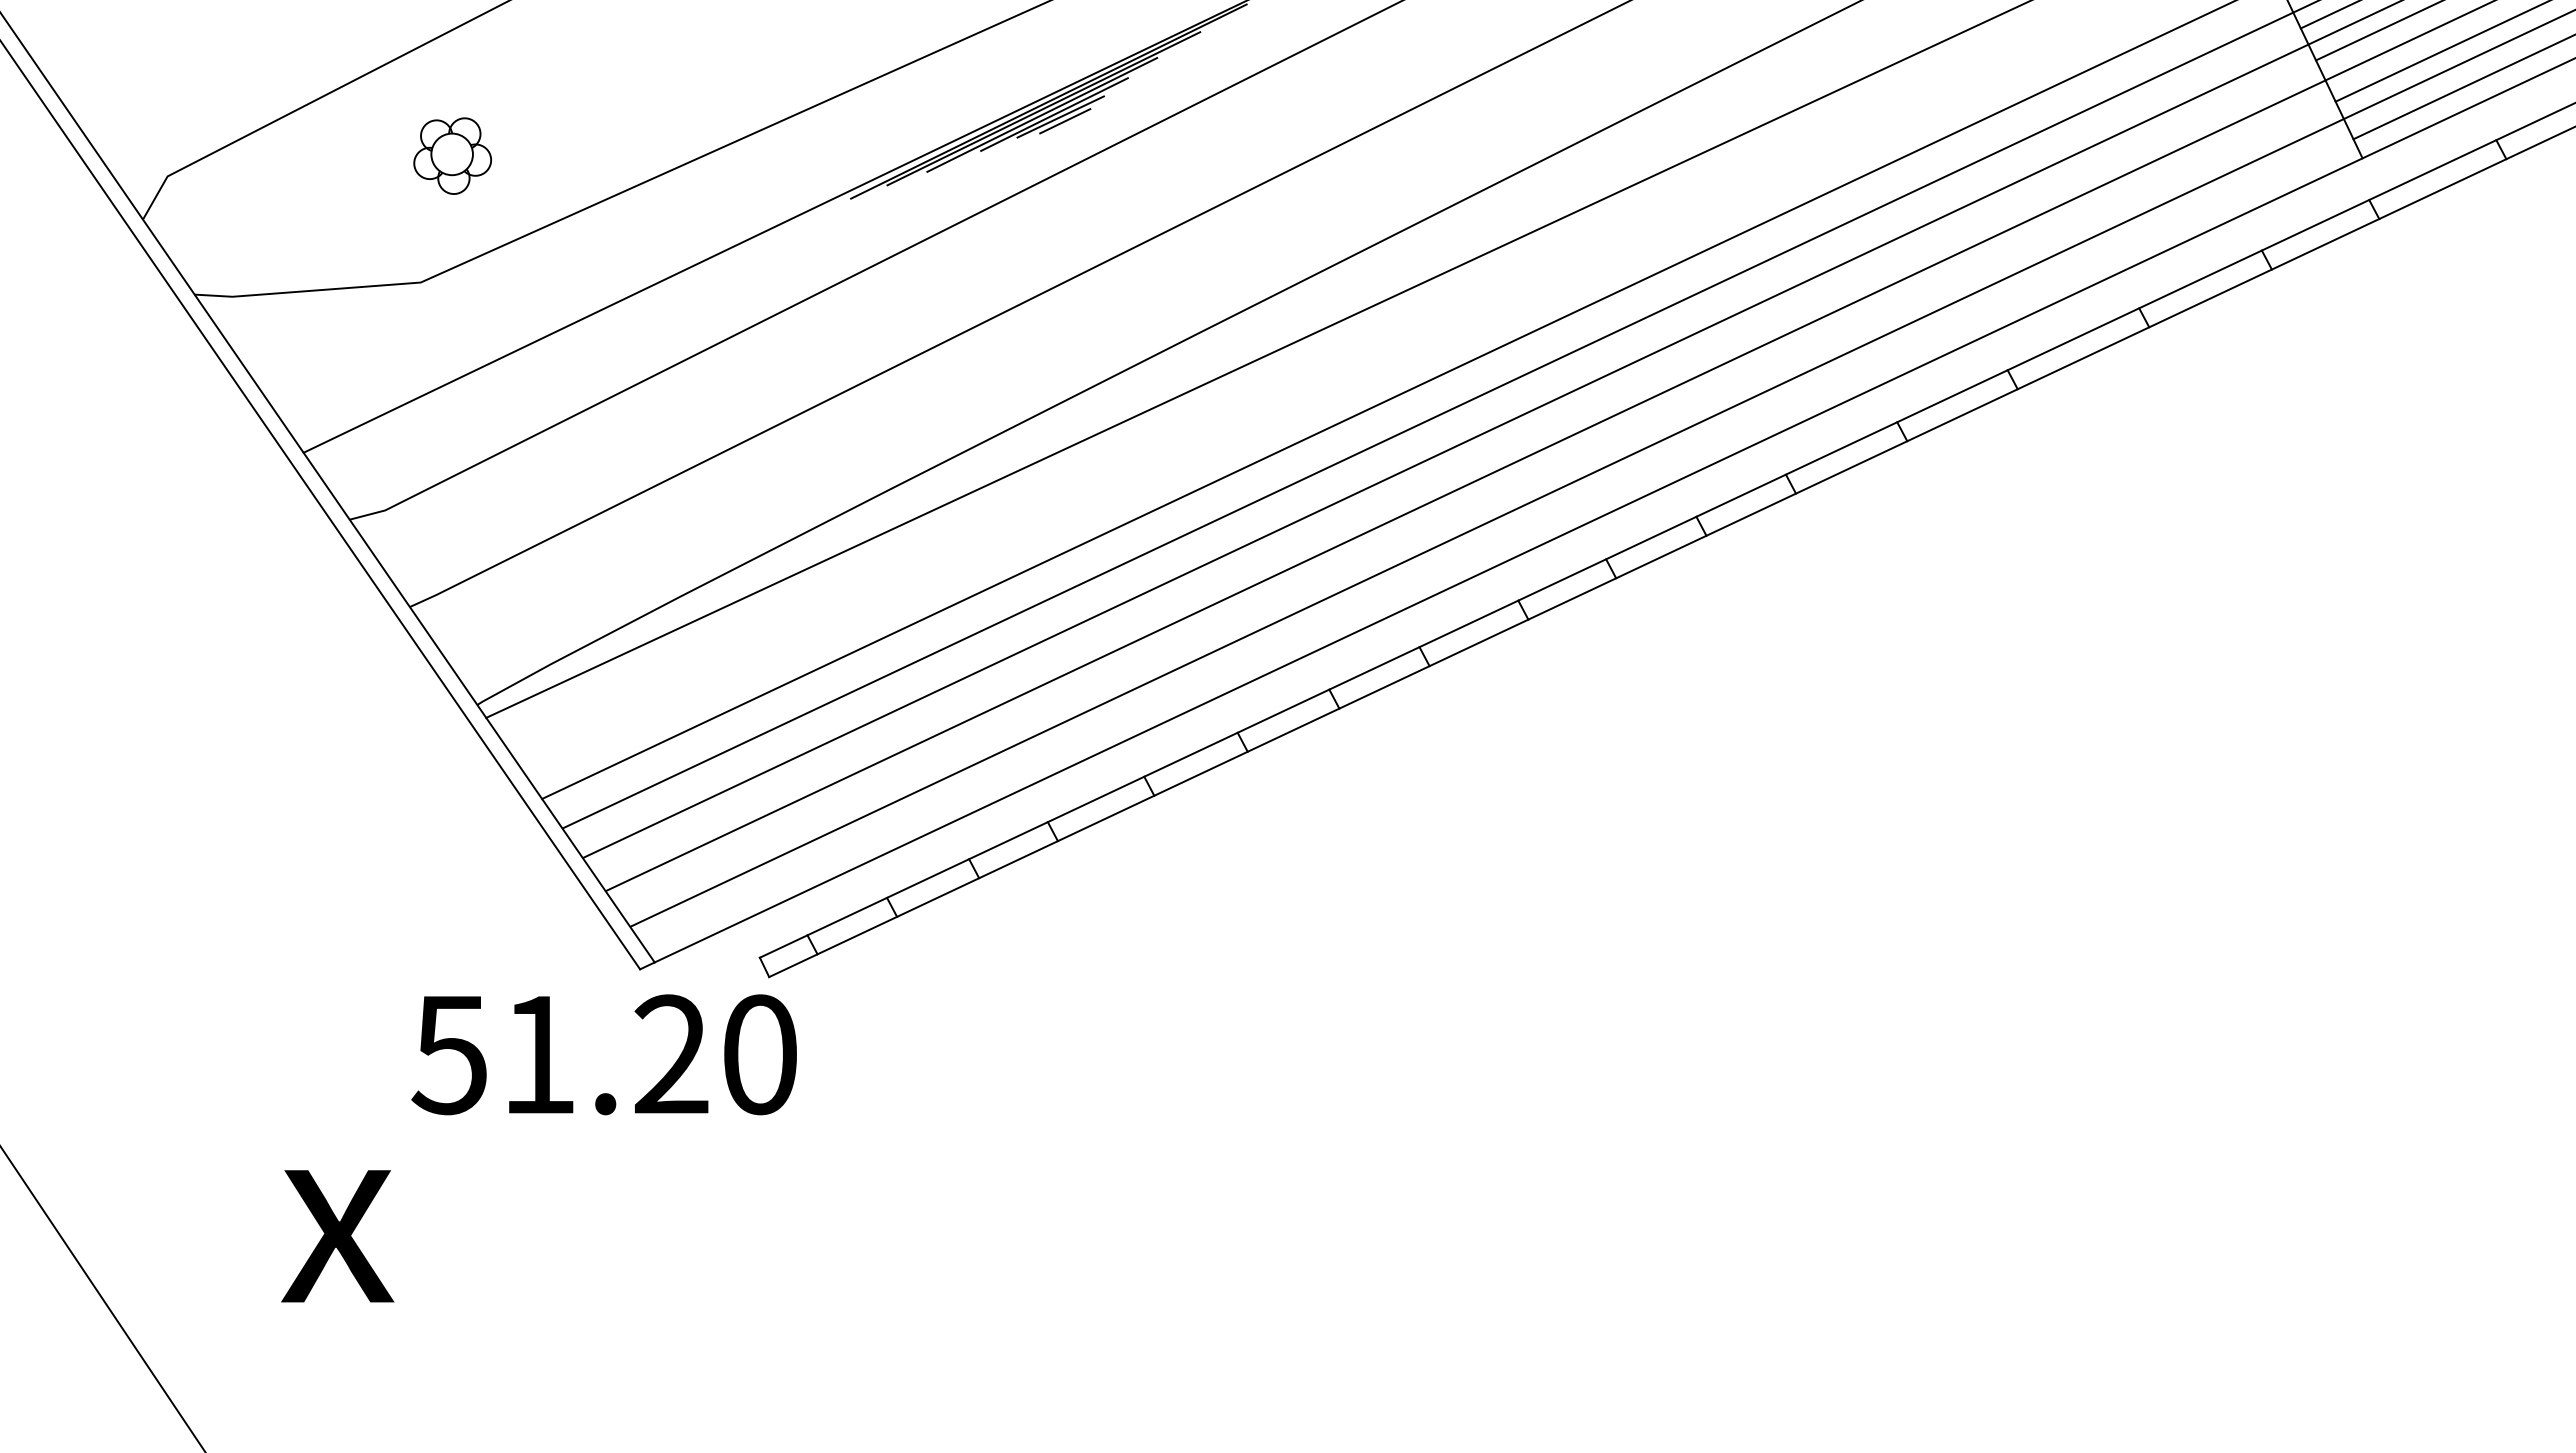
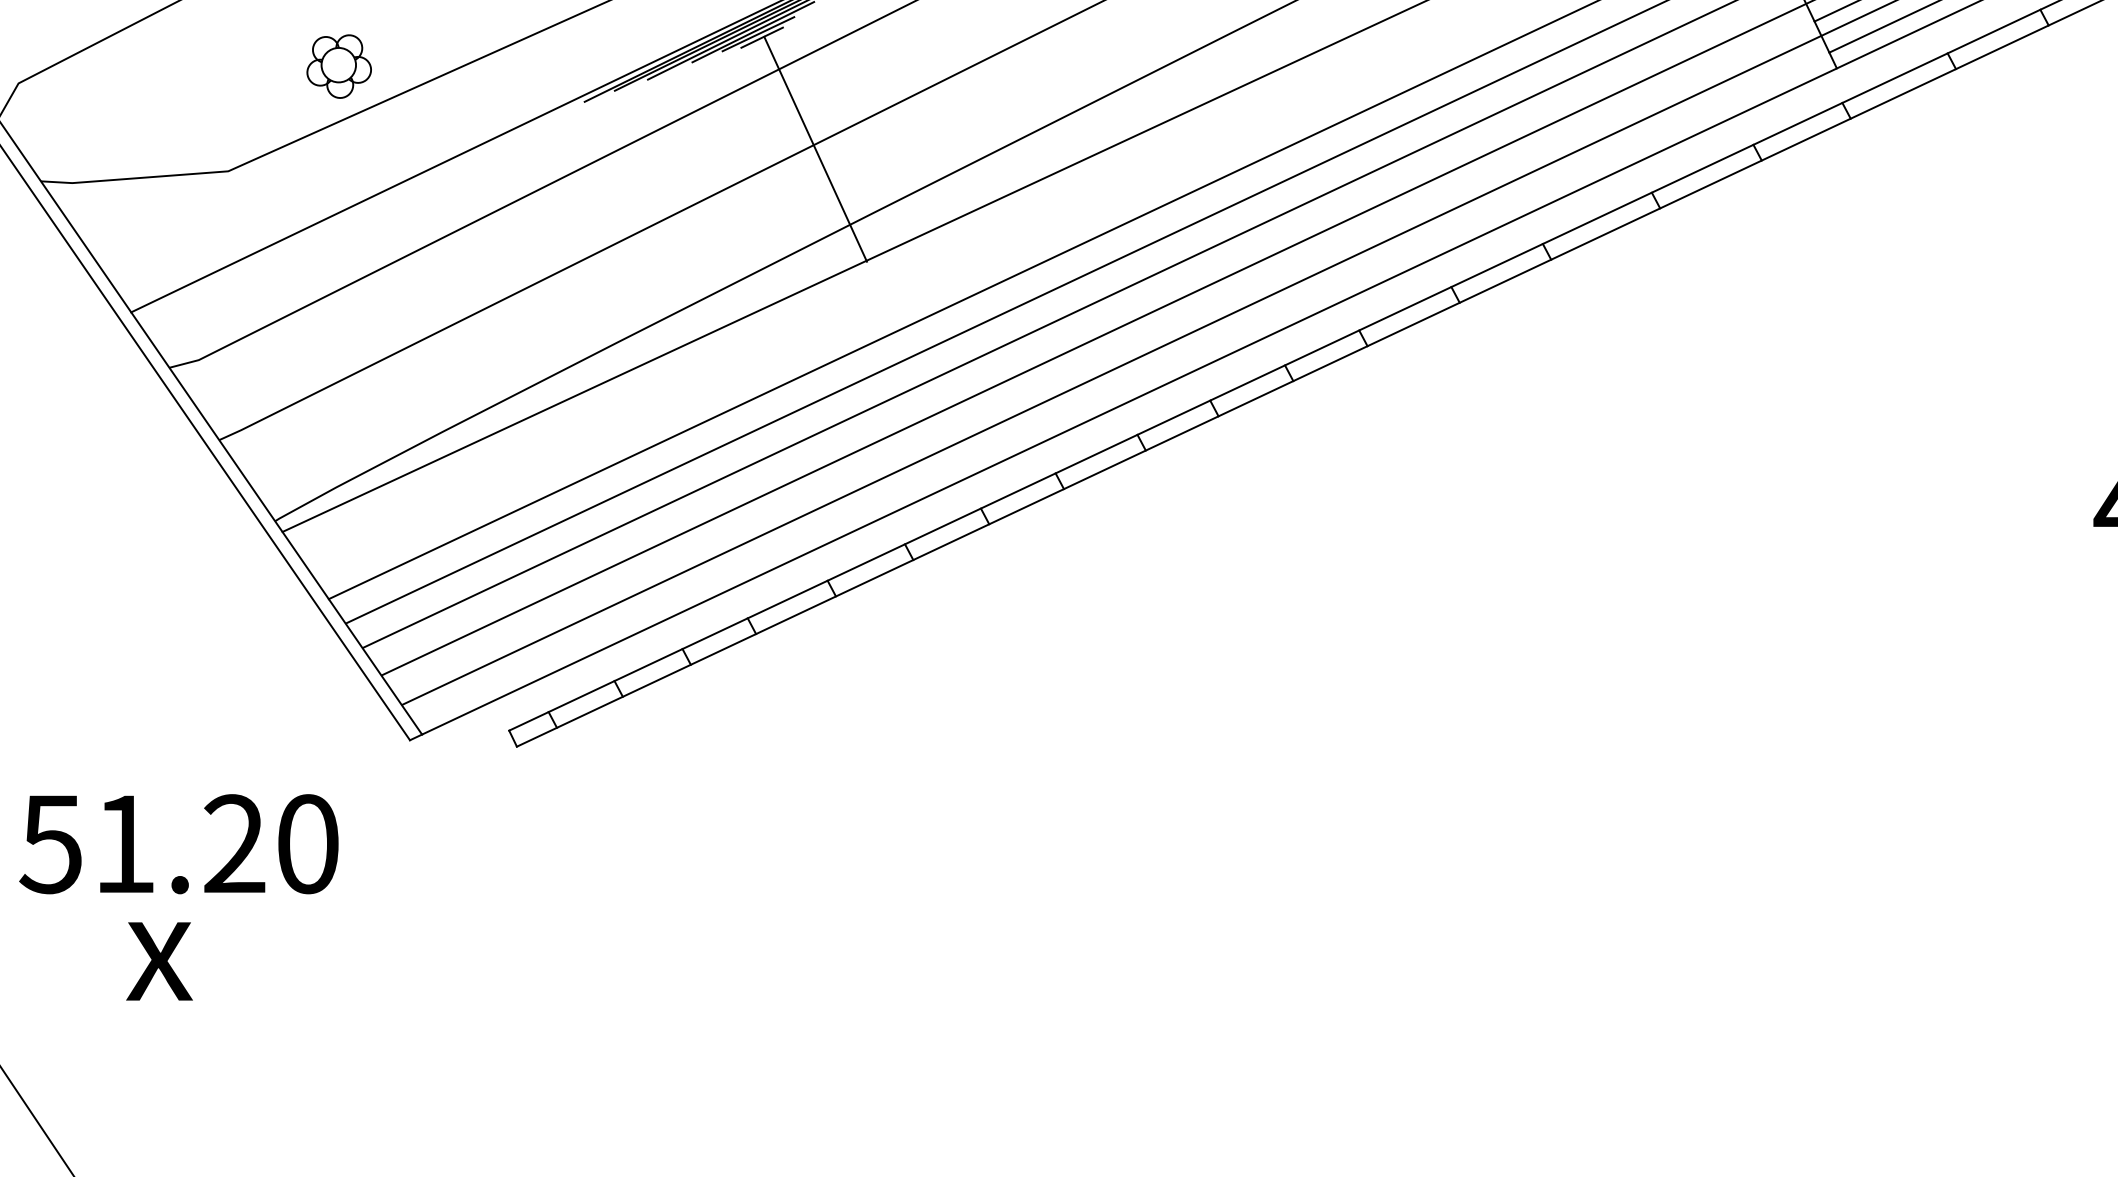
part: (452, 155) -> (339, 66), moved
line: (1129, 255) -> (815, 148), added
text: (603, 1054) -> (178, 843), moved
part: (337, 1236) -> (159, 961), size x0.71

